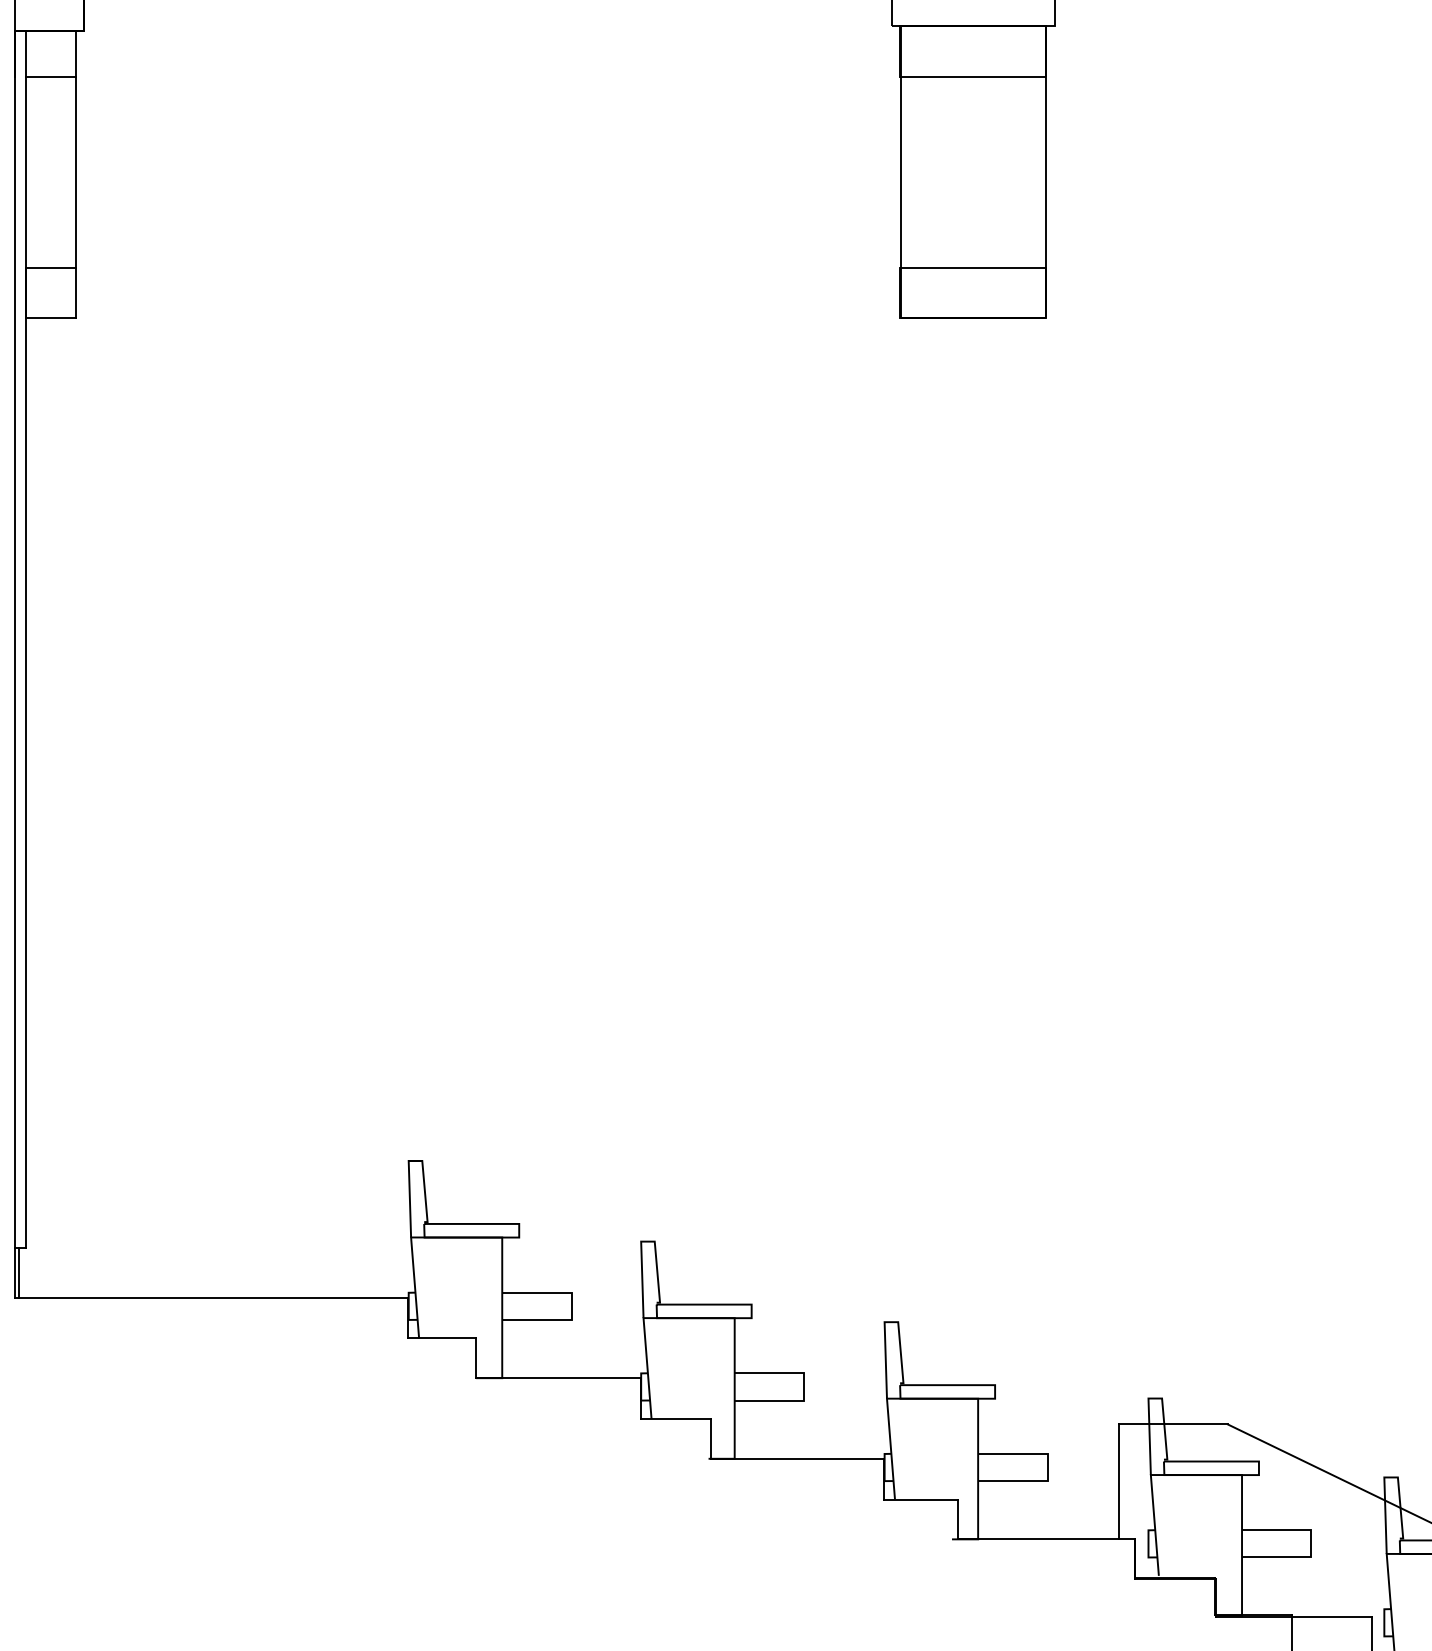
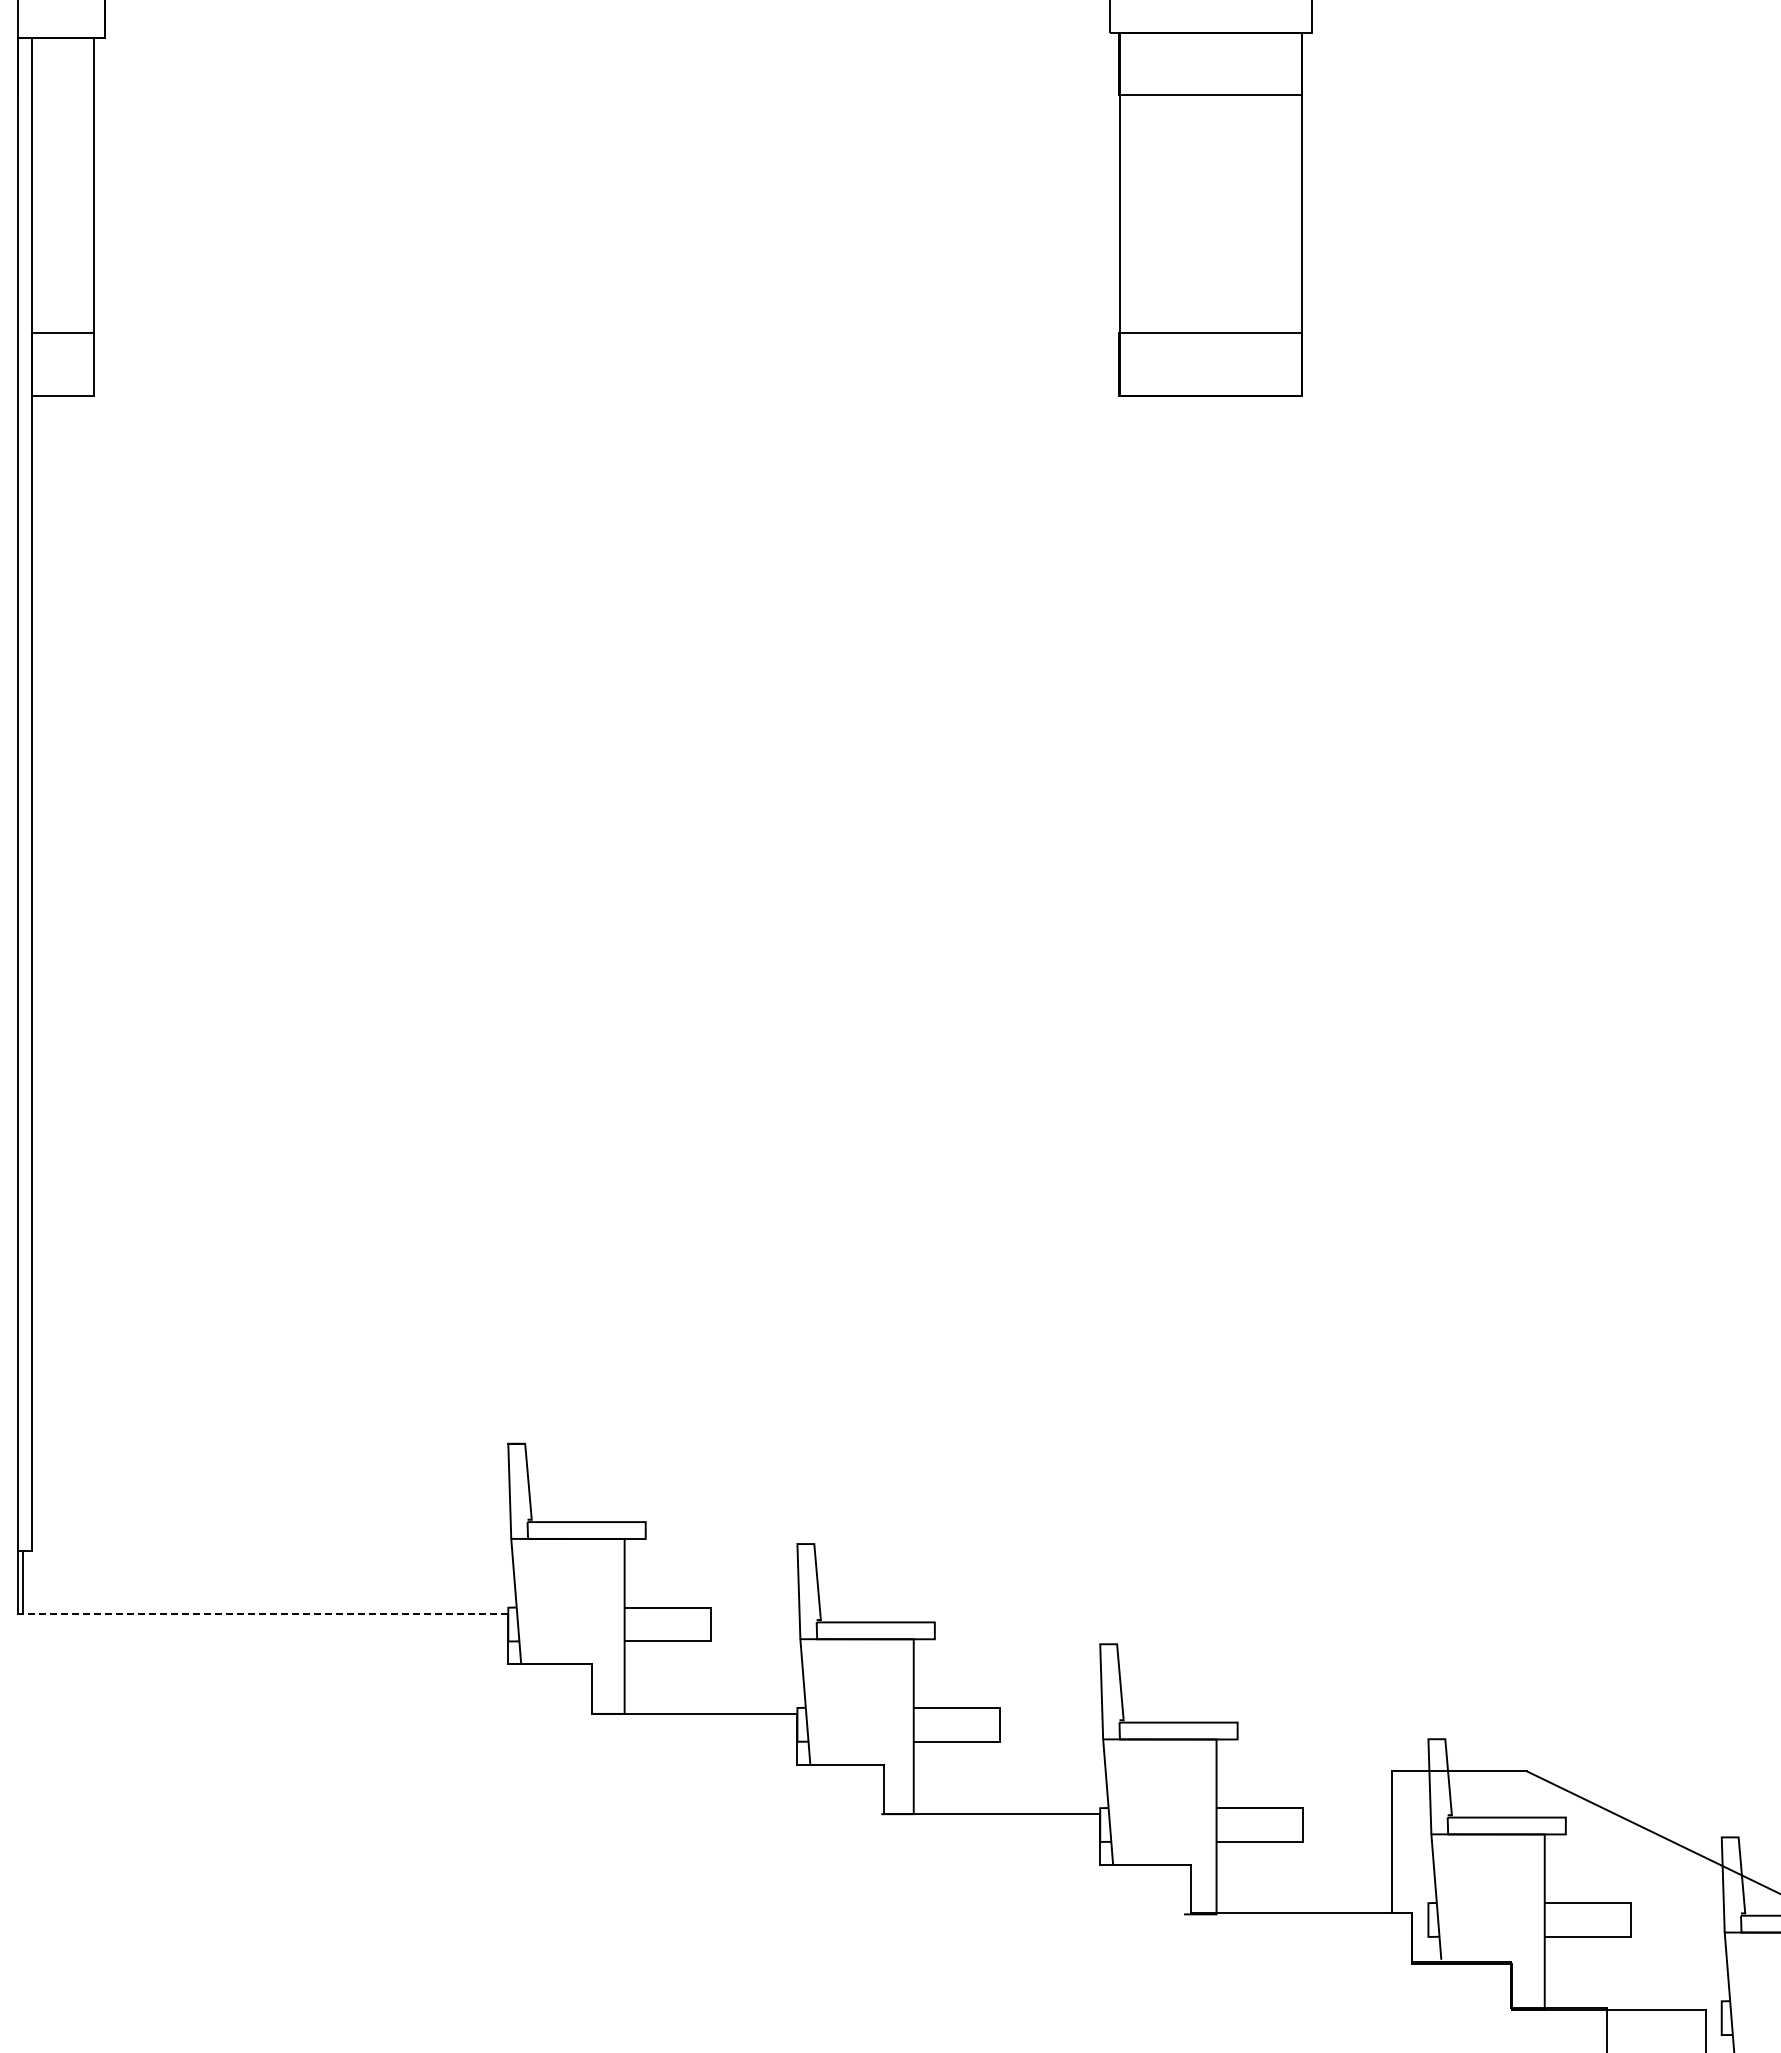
line: (50, 76) -> (62, 95), removed
line: (213, 1297) -> (265, 1613), solid -> dashed

